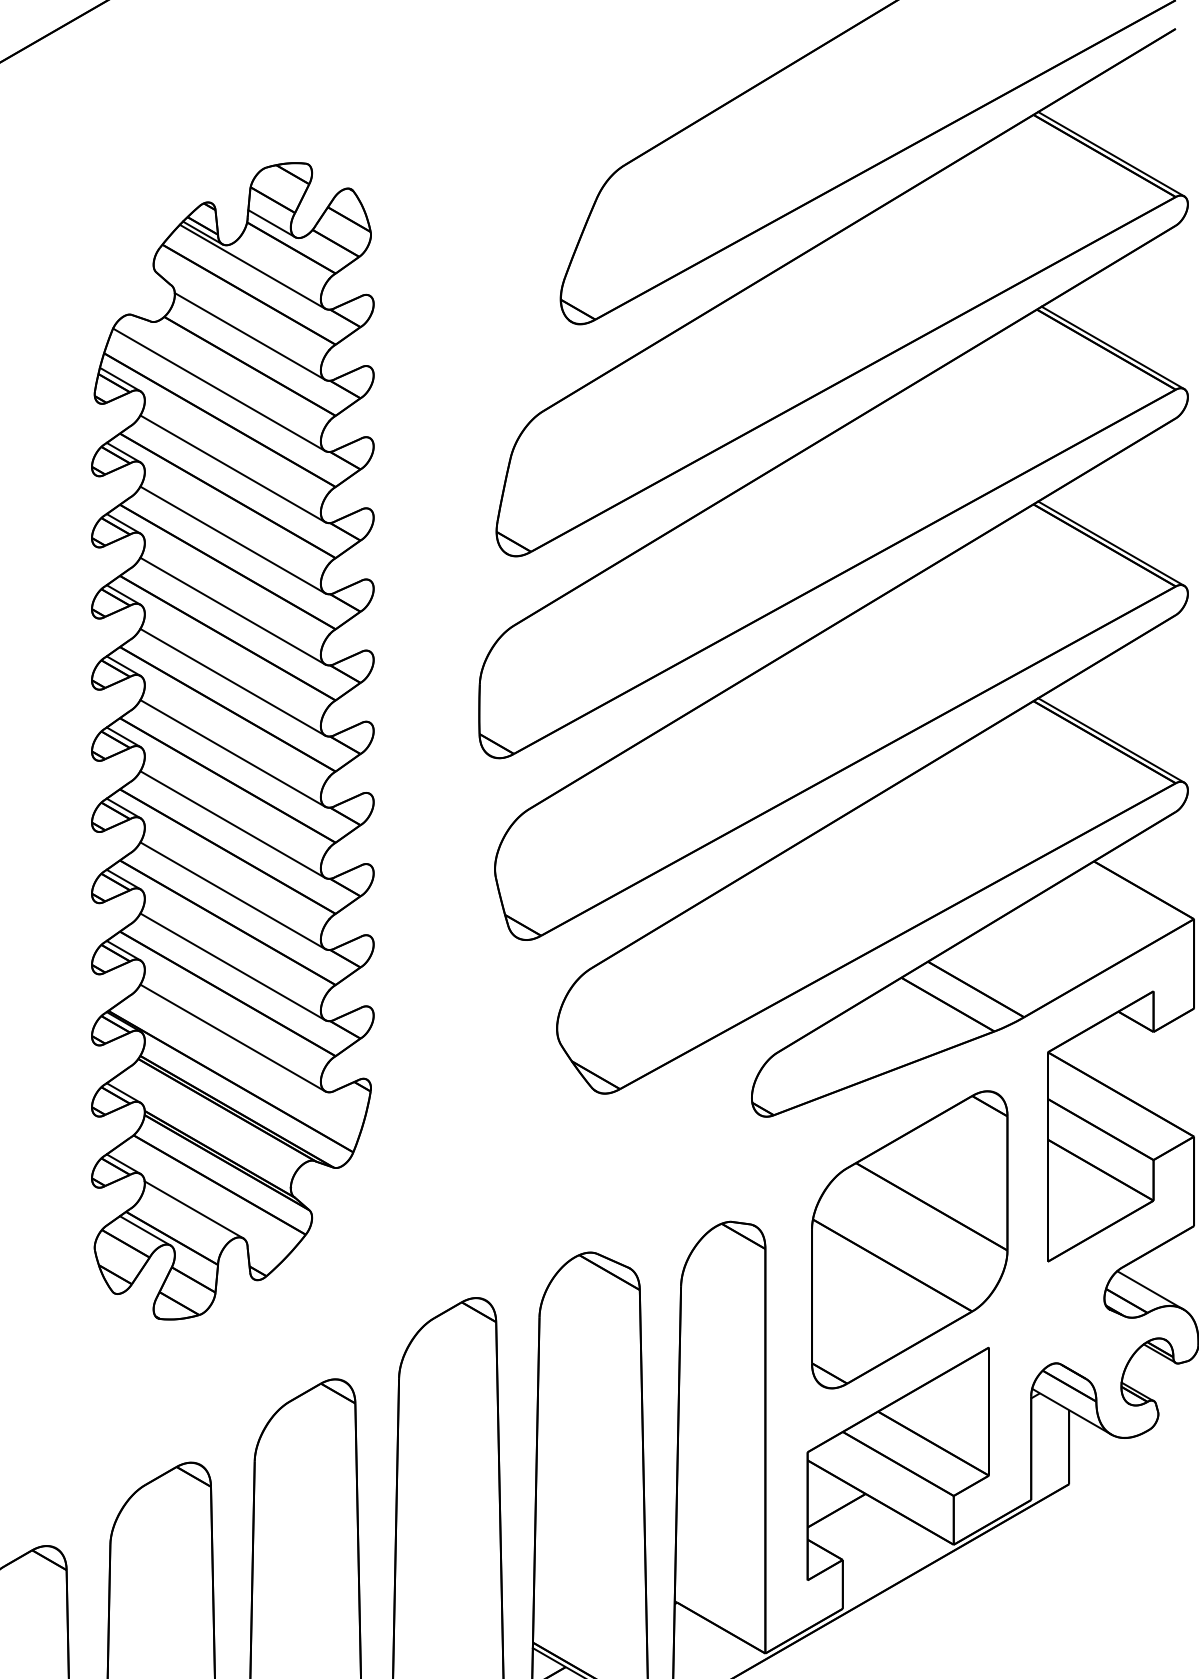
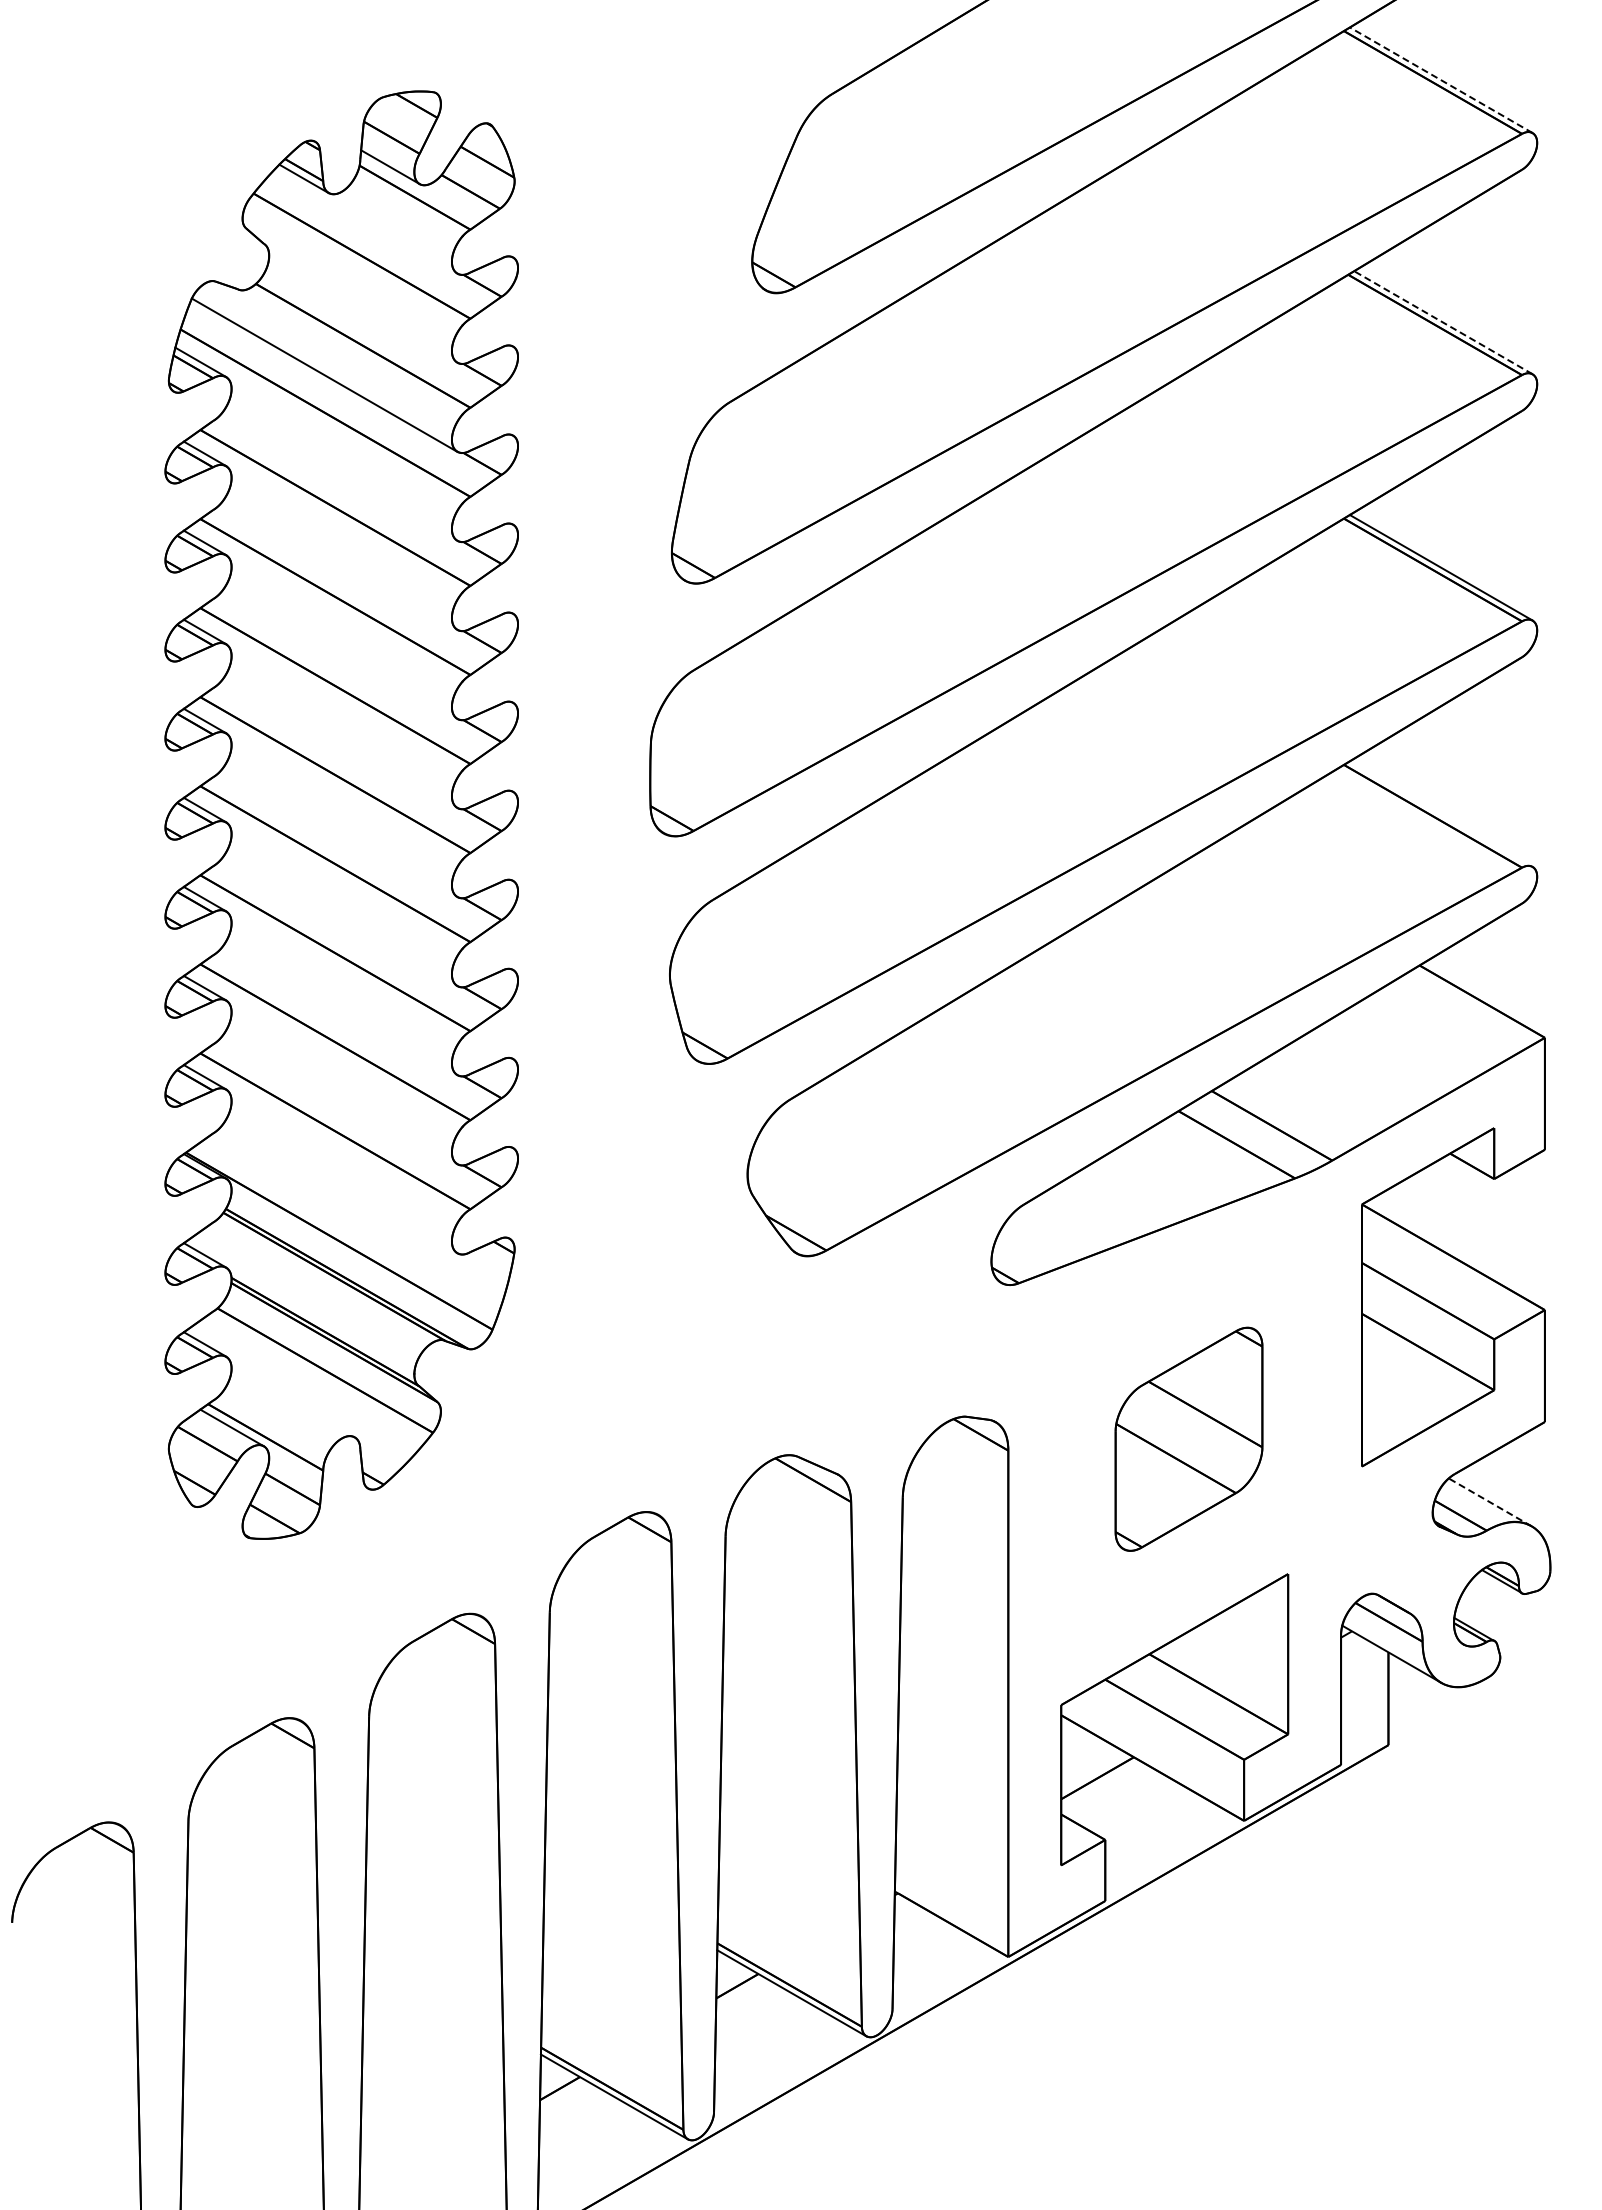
line: (1111, 154) -> (1441, 80), solid -> dashed
line: (252, 266) -> (366, 220), removed
line: (250, 336) -> (363, 308), removed
line: (1112, 347) -> (1442, 322), solid -> dashed
line: (232, 468) -> (341, 473), removed
line: (232, 539) -> (341, 562), removed
line: (232, 611) -> (341, 652), removed
line: (232, 682) -> (341, 741), removed
line: (1110, 739) -> (1440, 813), removed
line: (232, 753) -> (341, 830), removed
line: (232, 824) -> (341, 919), removed
line: (232, 895) -> (341, 1008), removed
line: (232, 966) -> (341, 1097), removed
line: (232, 1037) -> (341, 1186), removed
line: (193, 1209) -> (292, 1401), removed
part: (909, 1240) -> (1188, 1439), size x0.6
line: (1150, 1290) -> (1490, 1502), solid -> dashed

